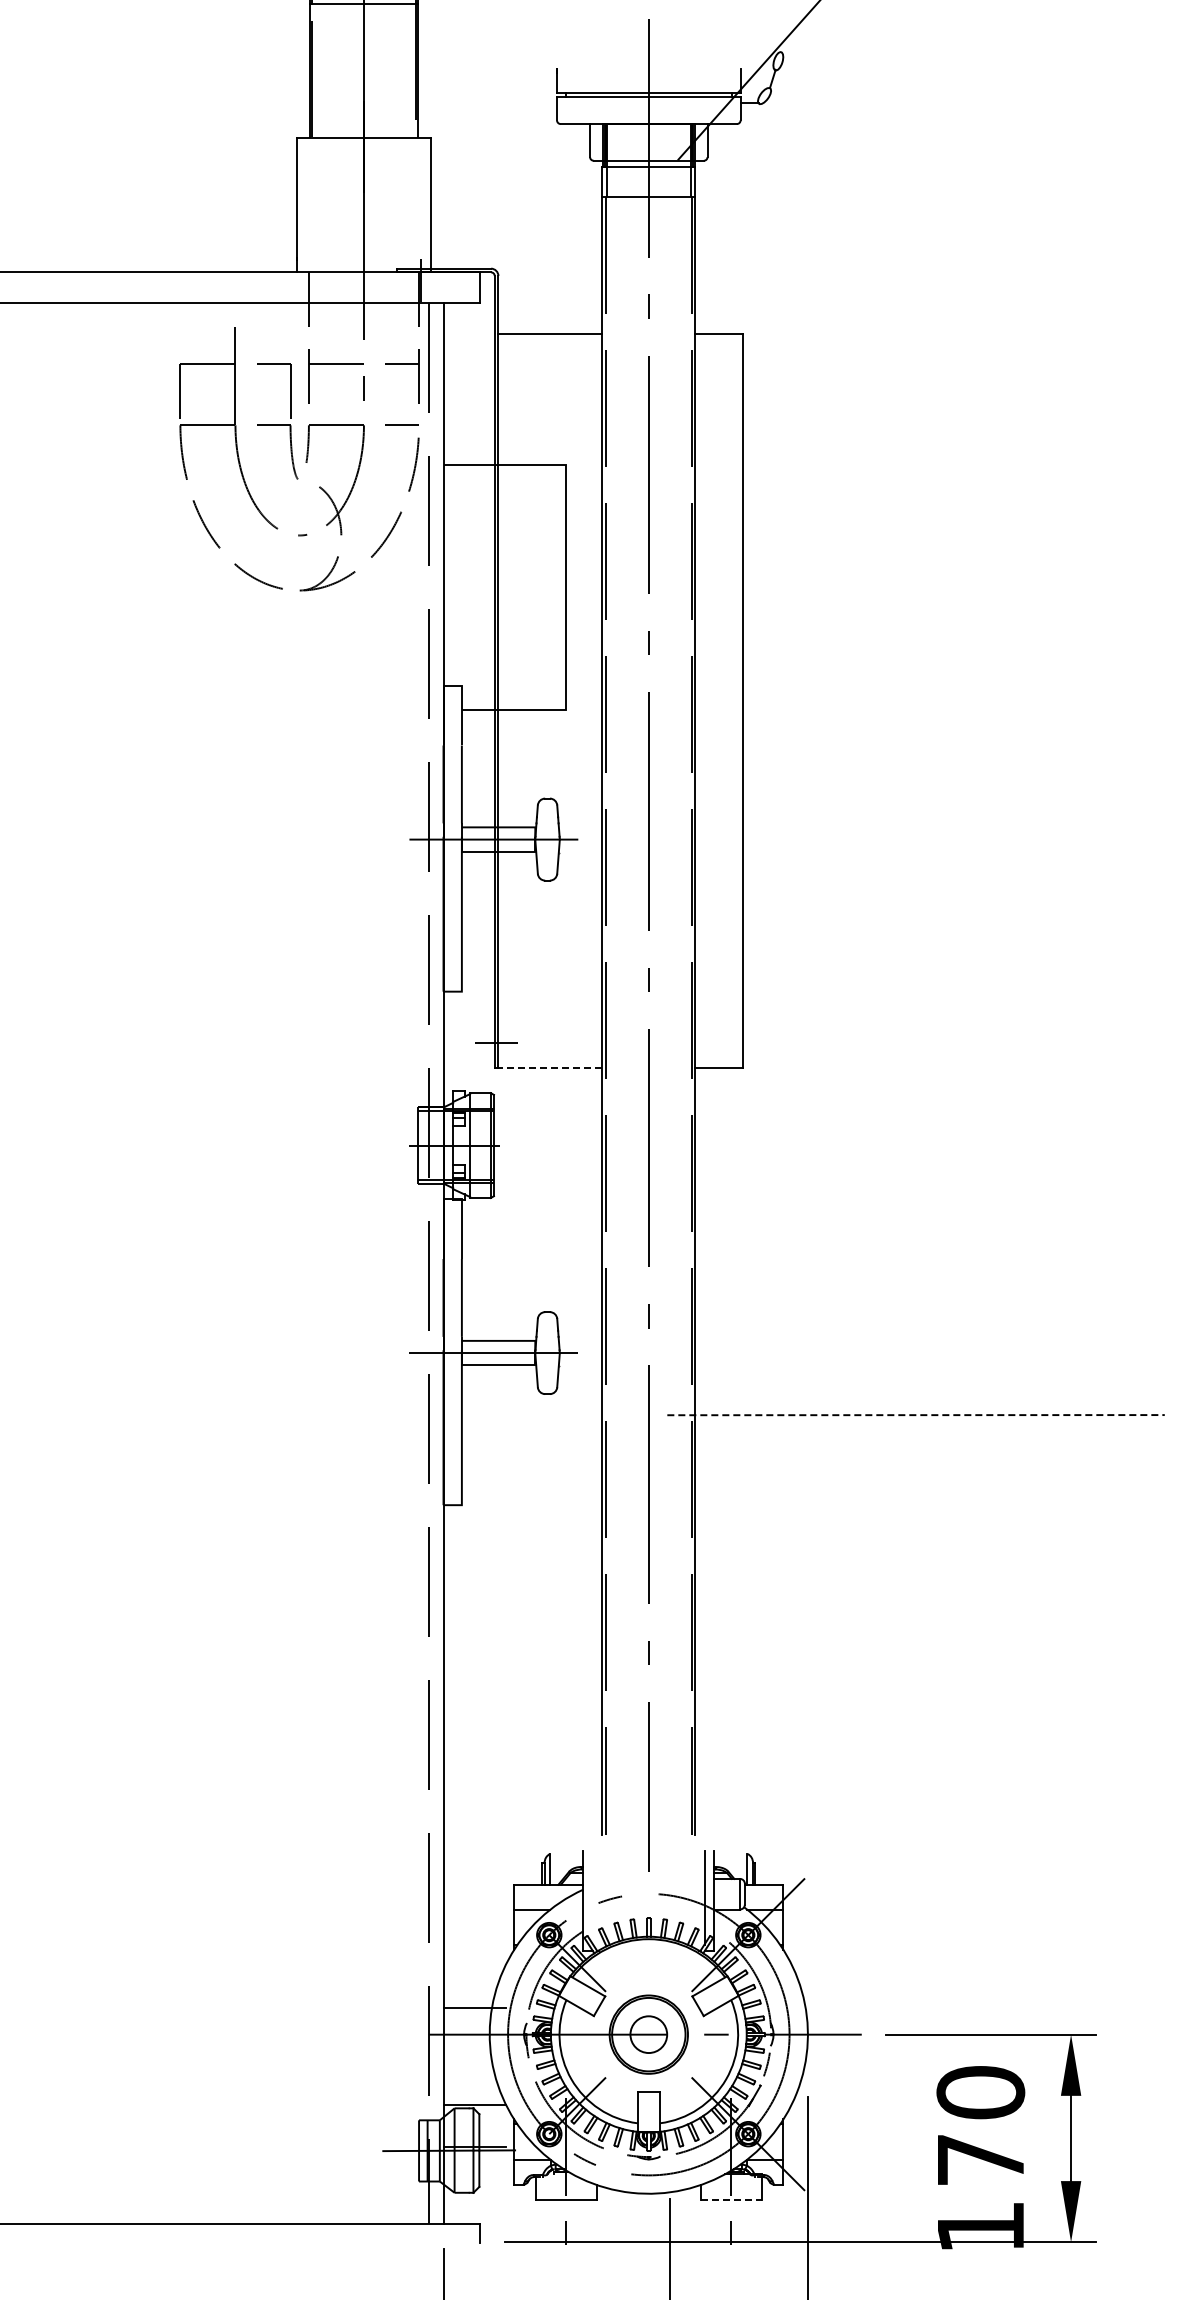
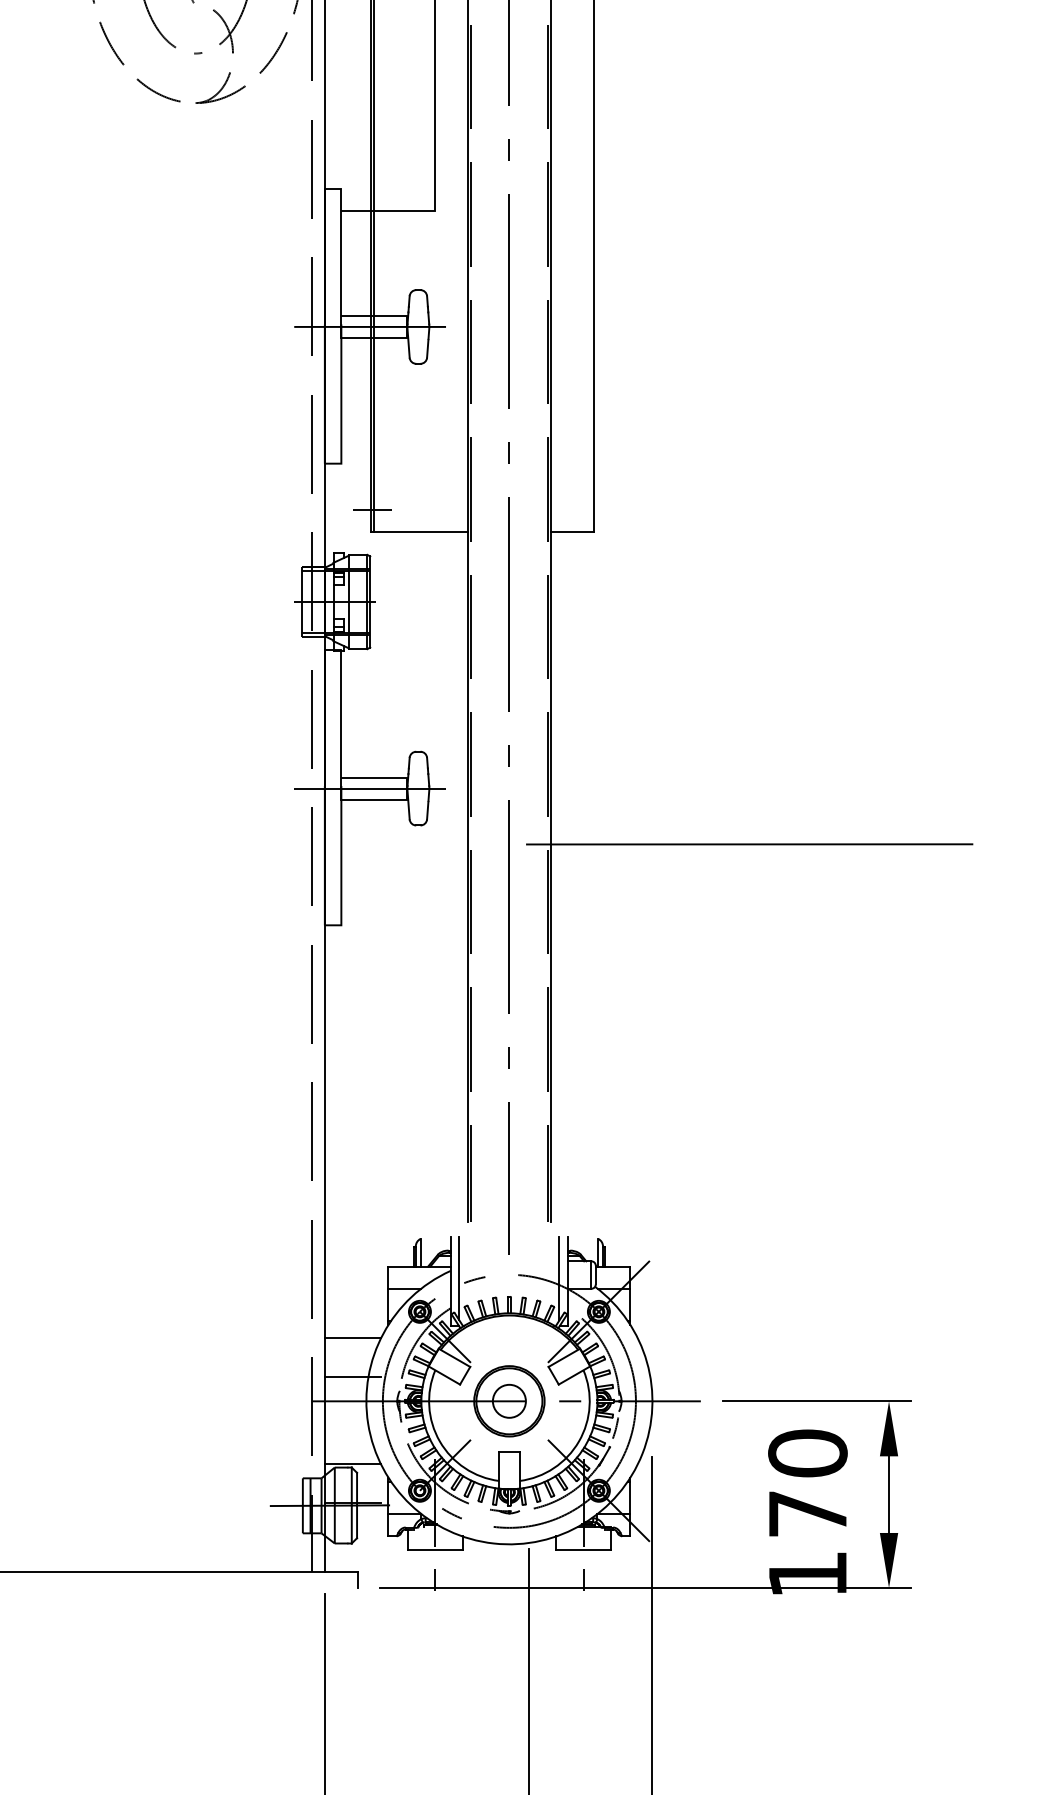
line: (550, 1067) -> (421, 531), dashed -> solid
line: (916, 1415) -> (750, 844), dashed -> solid
line: (593, 1897) -> (459, 1278), added
line: (474, 1964) -> (352, 1338), added
line: (731, 2199) -> (583, 1549), dashed -> solid

